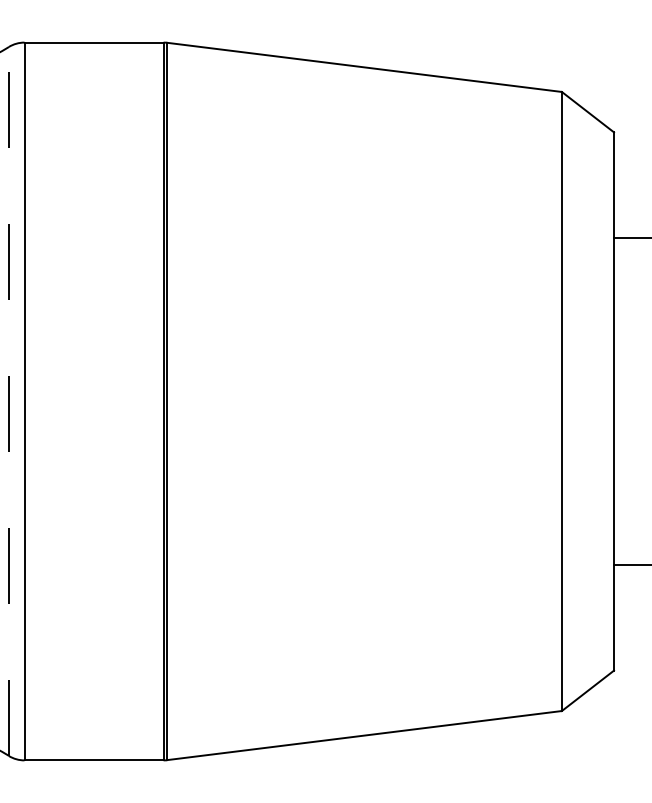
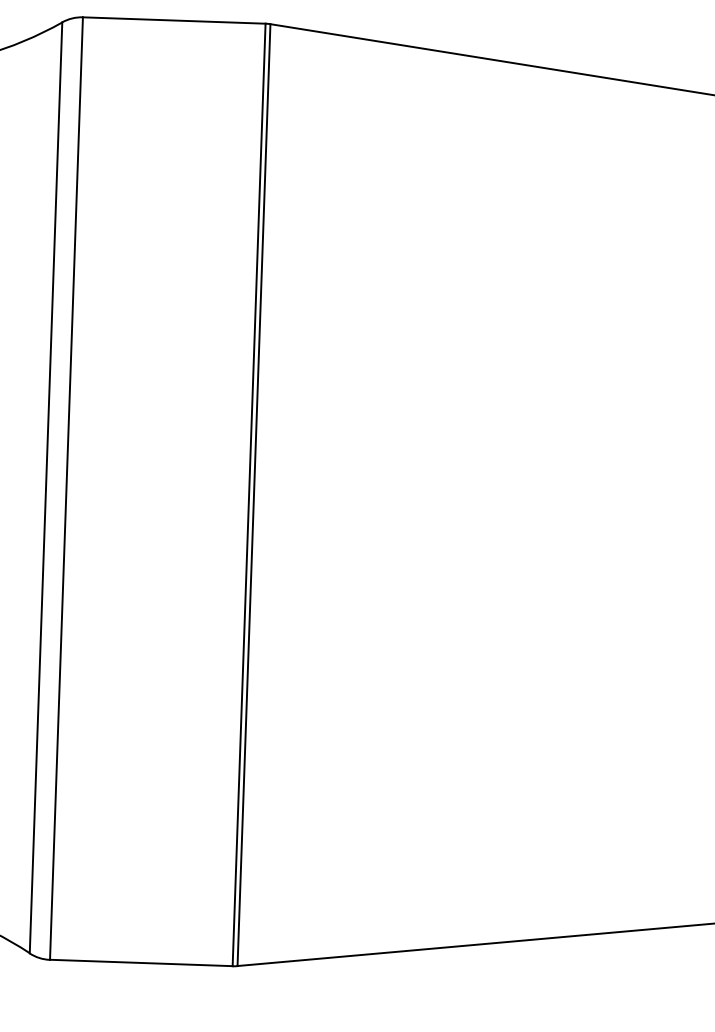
line: (8, 401) -> (45, 487), dashed -> solid

